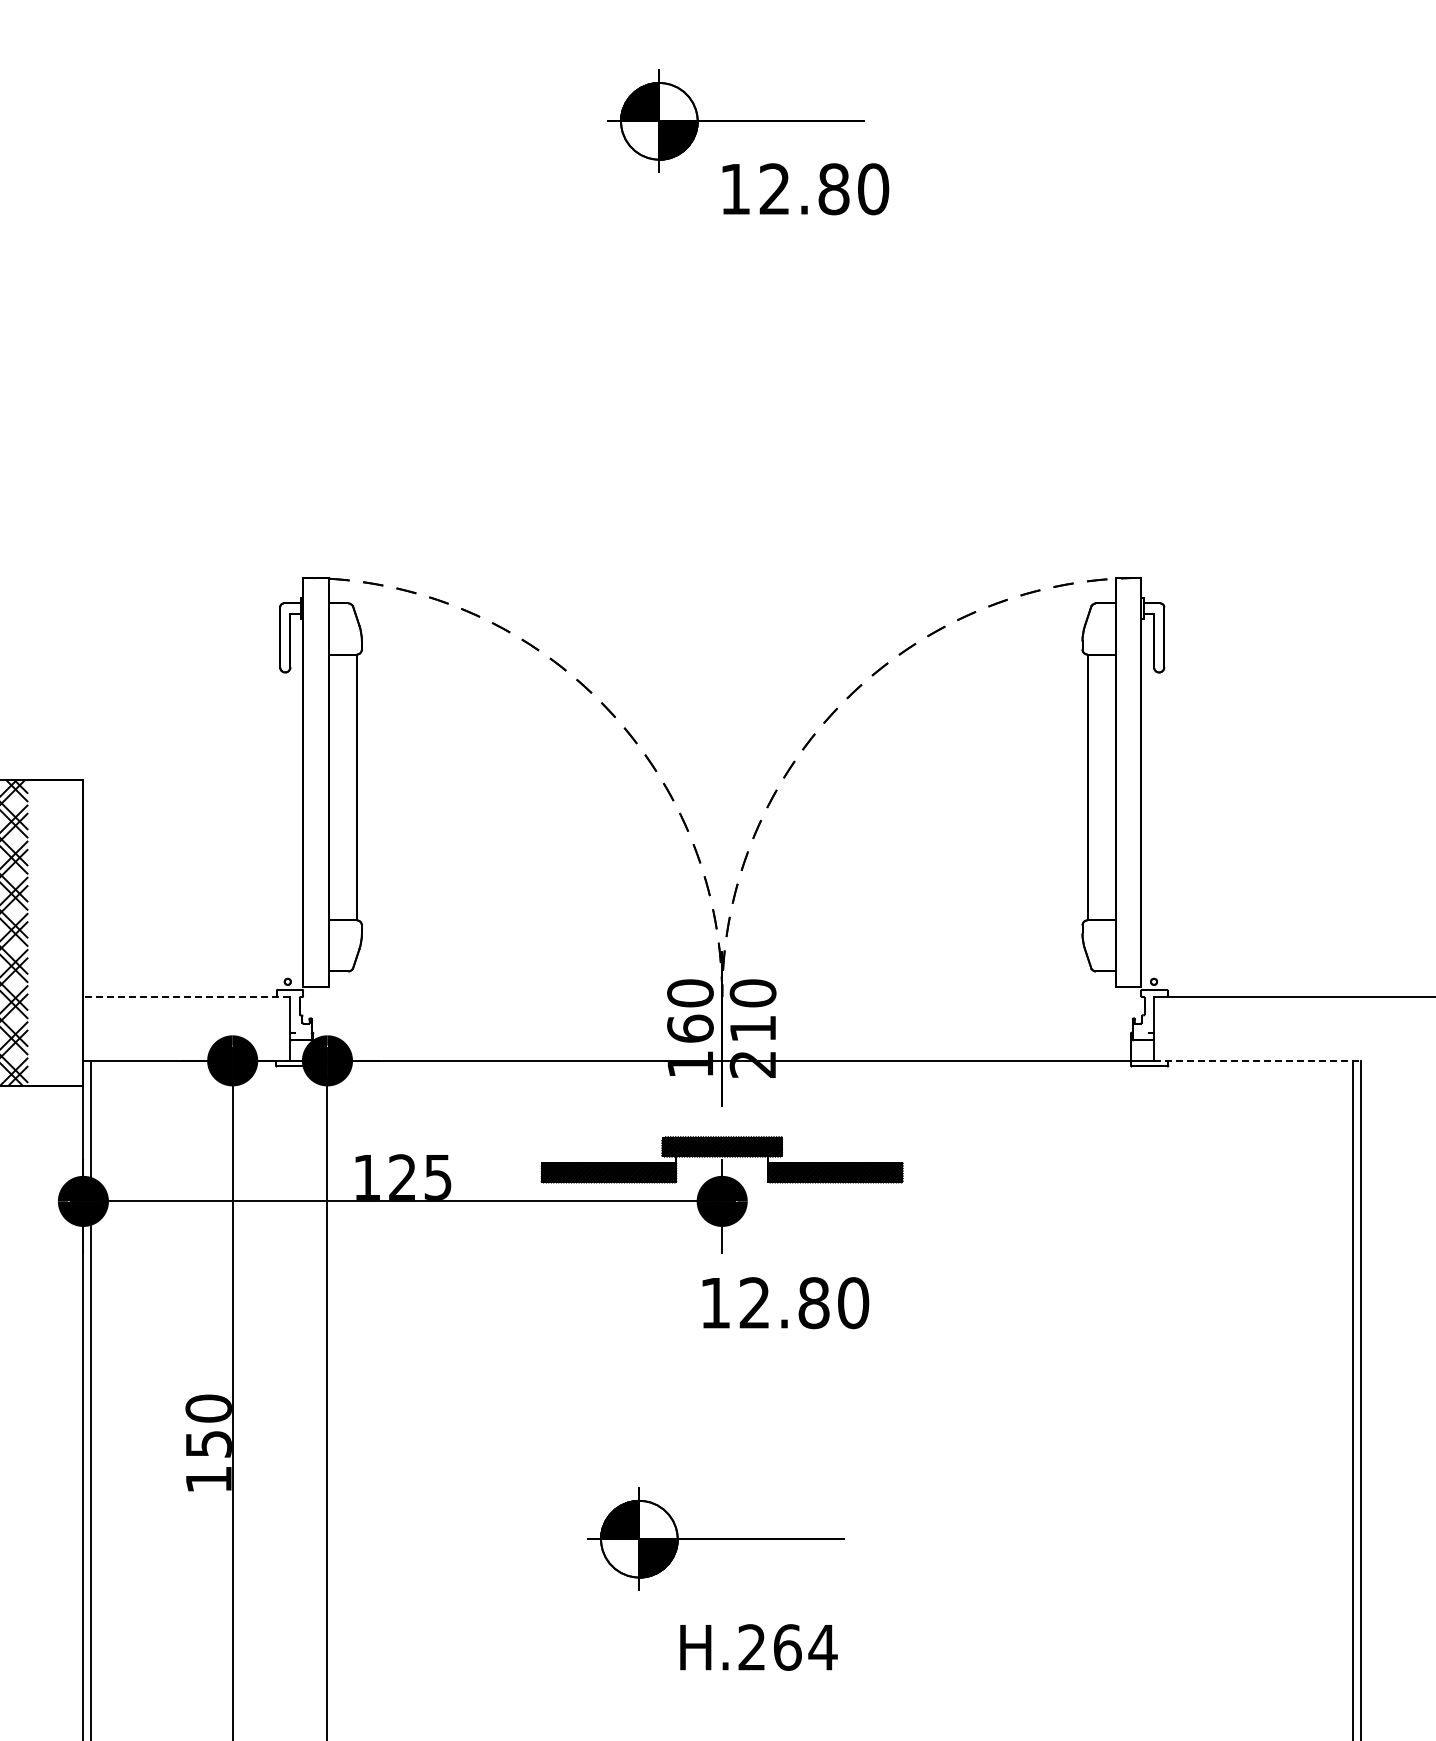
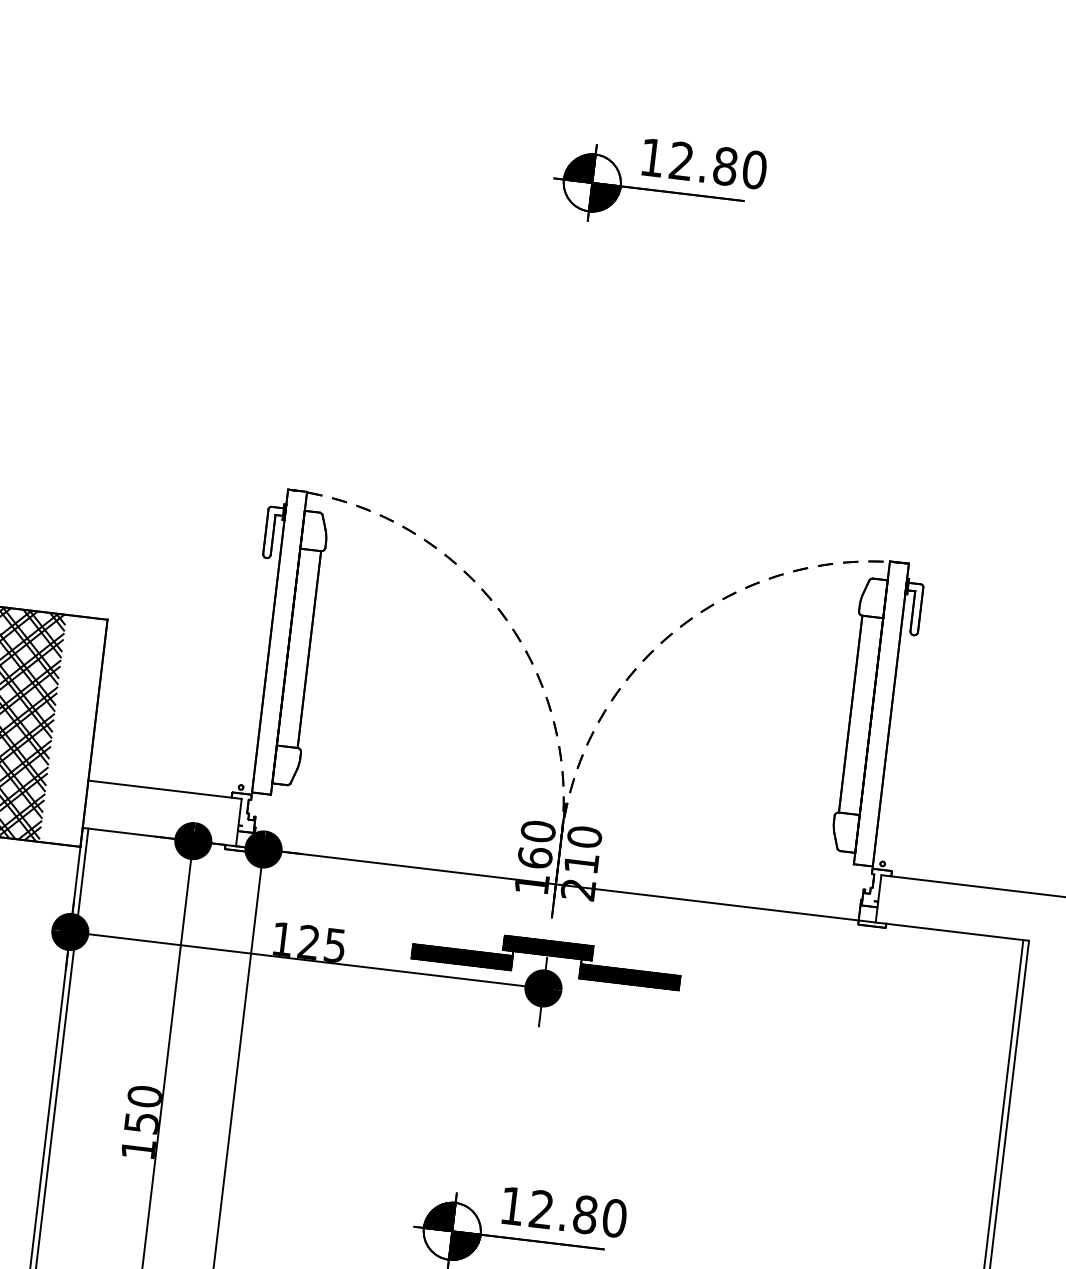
text: (805, 189) -> (704, 164), moved
line: (186, 996) -> (164, 789), dashed -> solid
line: (1258, 1060) -> (953, 931), dashed -> solid
text: (785, 1303) -> (564, 1212), moved

